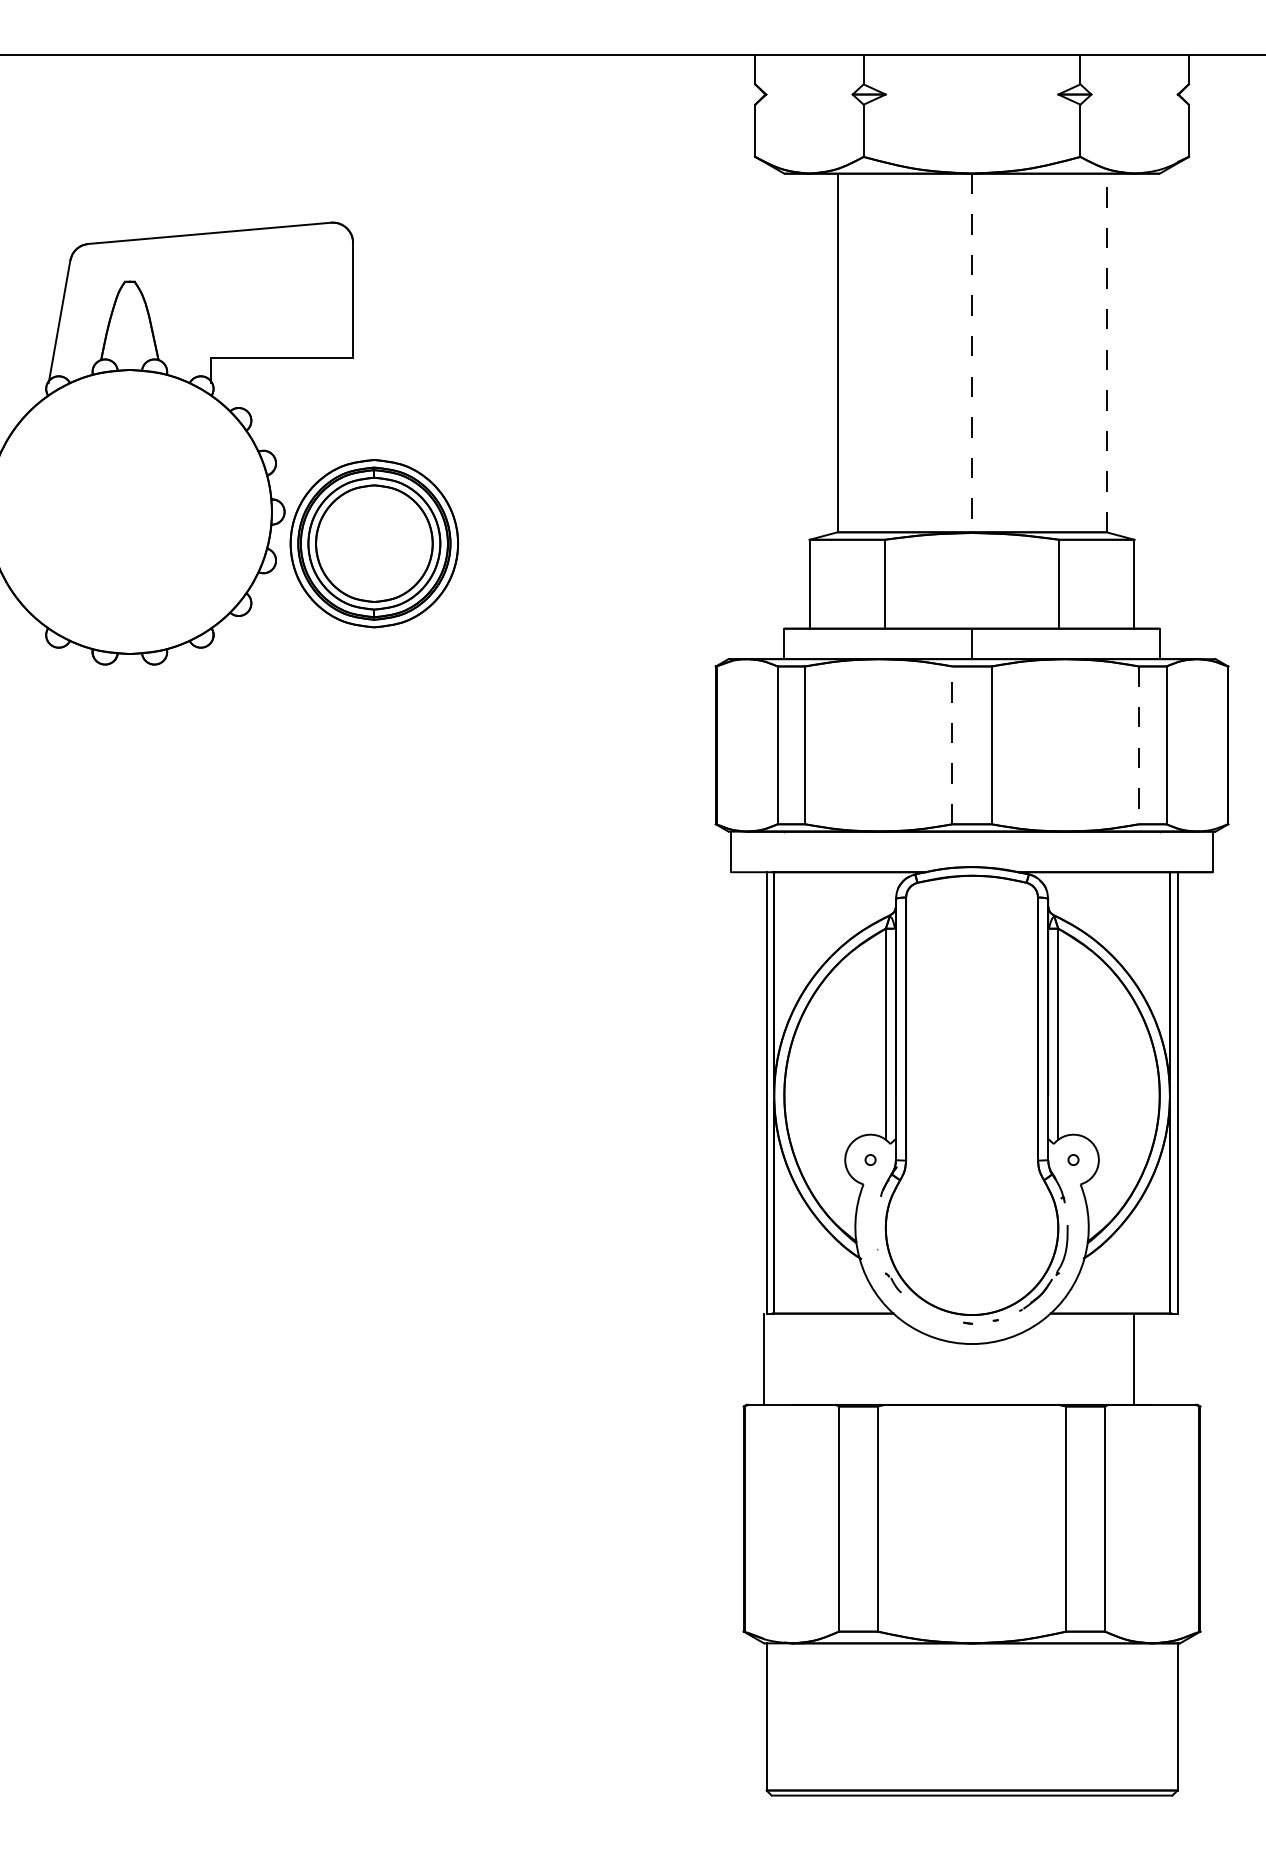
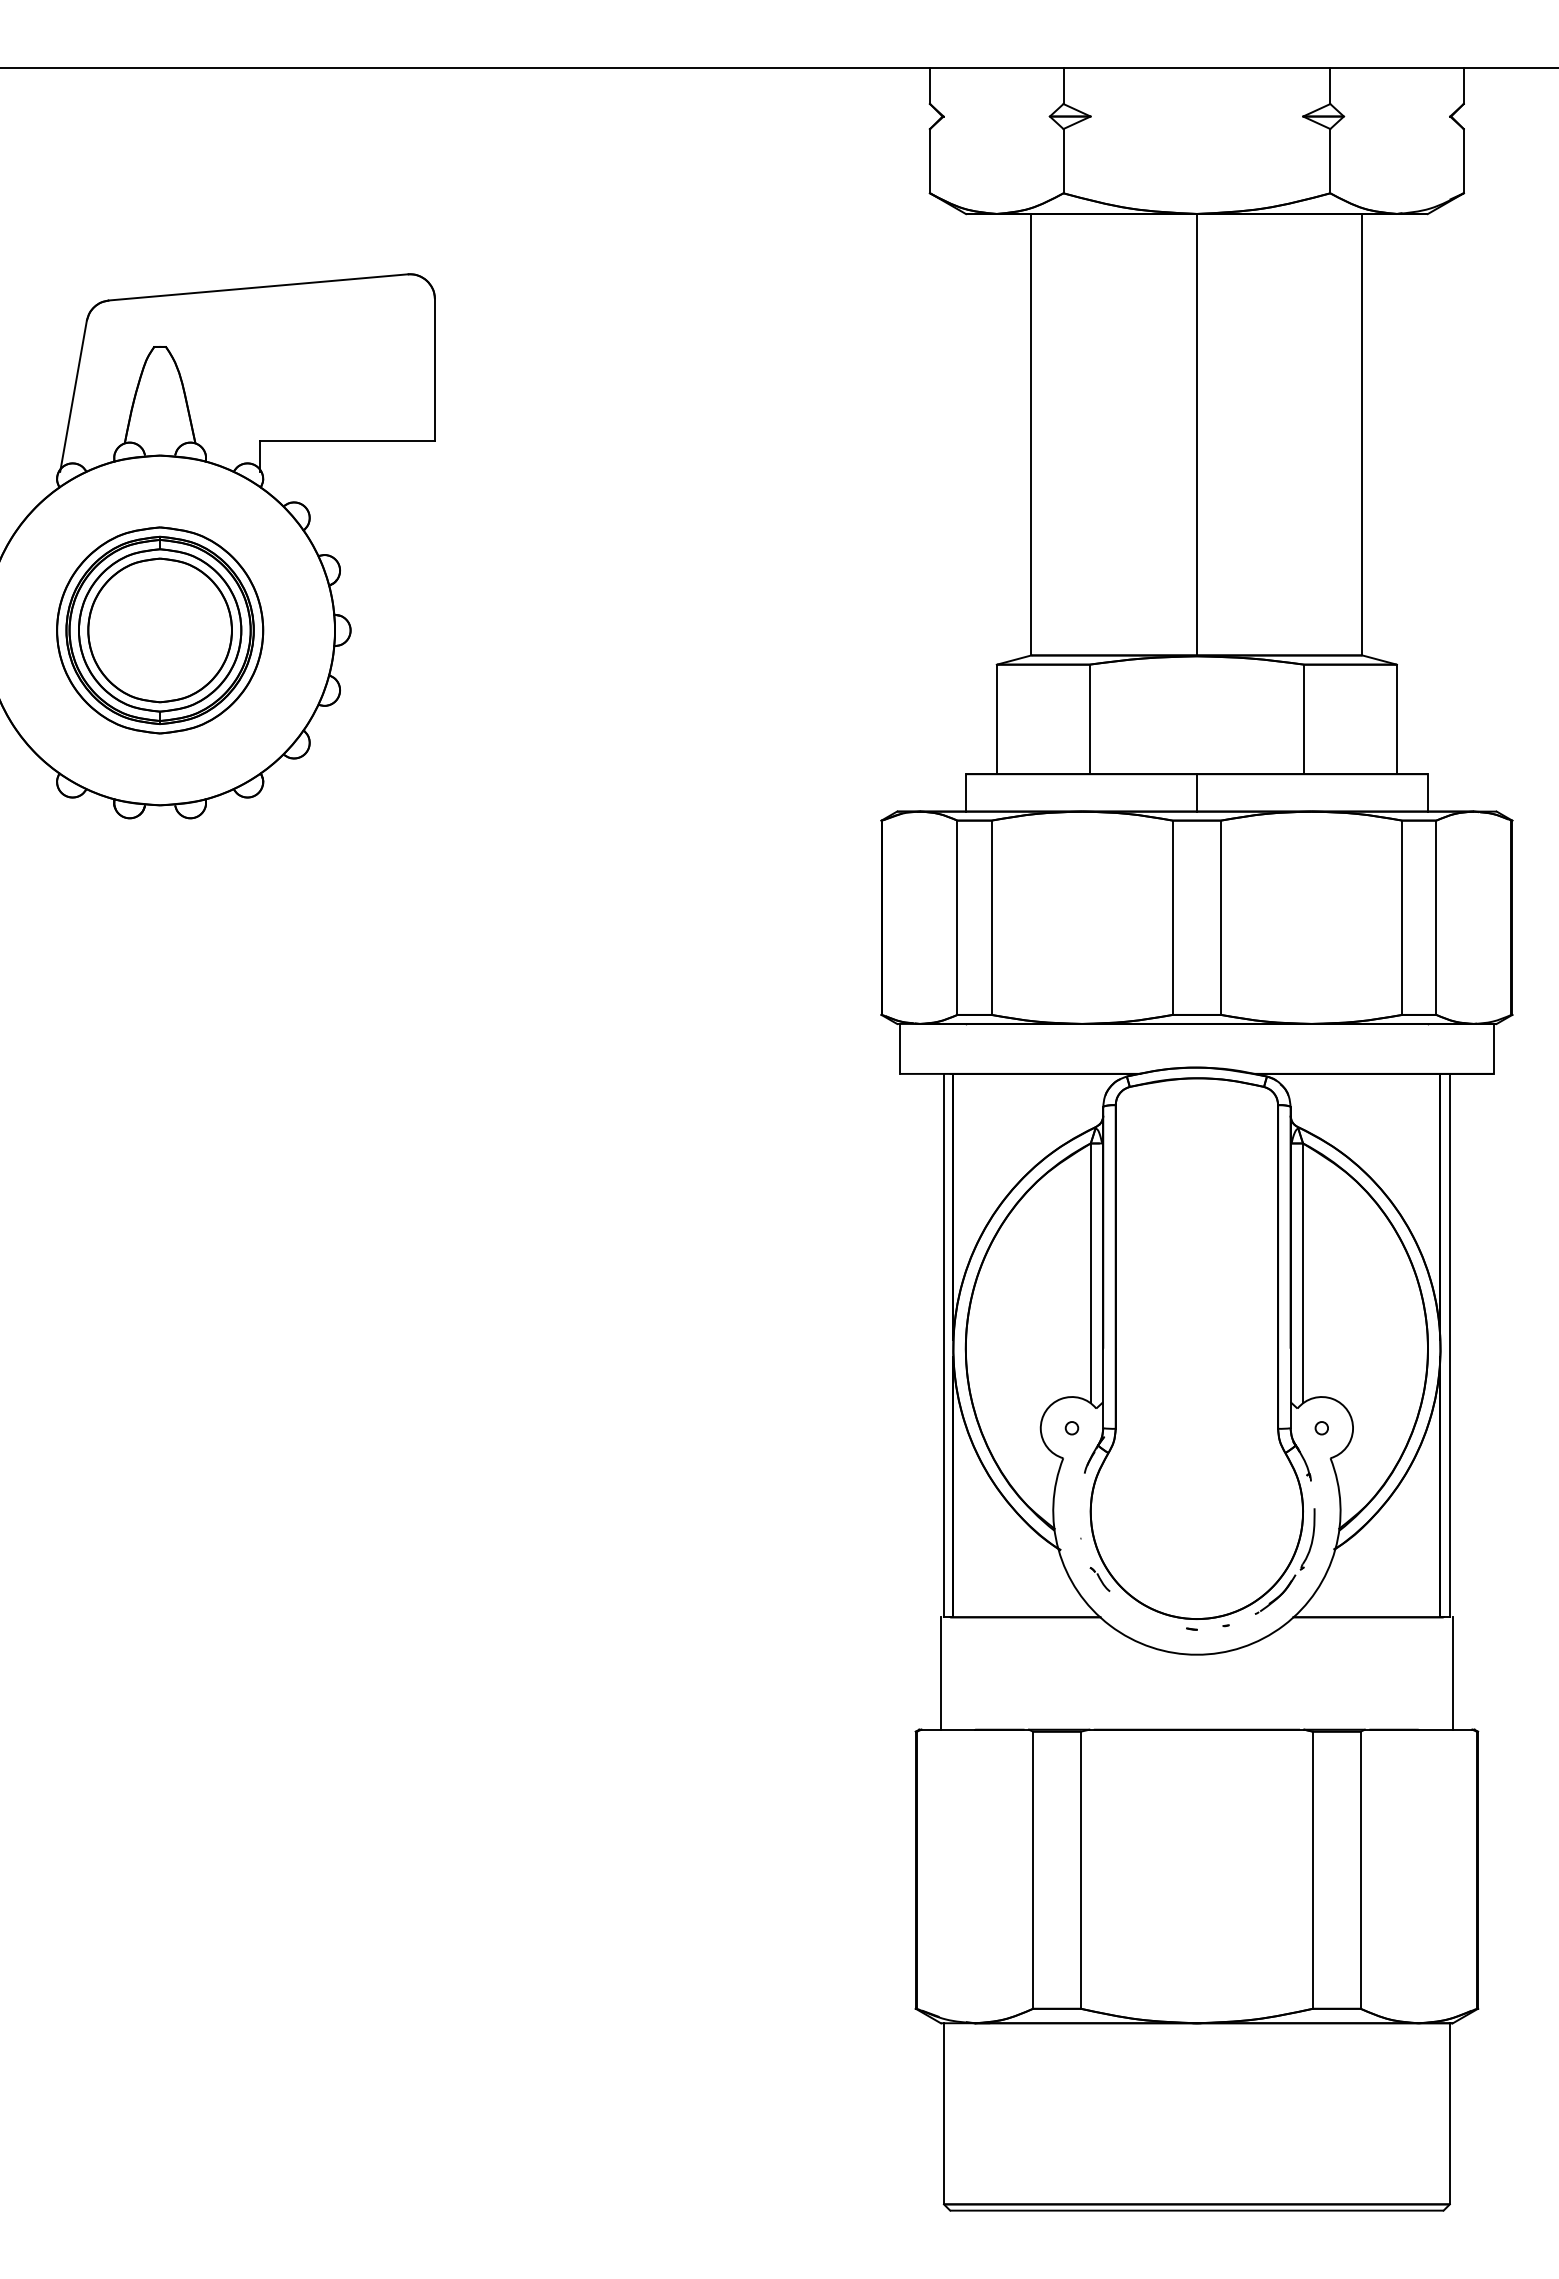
line: (971, 352) -> (1196, 434), dashed -> solid
line: (1106, 352) -> (1362, 434), dashed -> solid
part: (374, 543) -> (160, 630), moved
line: (952, 745) -> (1172, 917), dashed -> solid
line: (1139, 745) -> (1402, 918), dashed -> solid
line: (1133, 1359) -> (1452, 1673), moved

